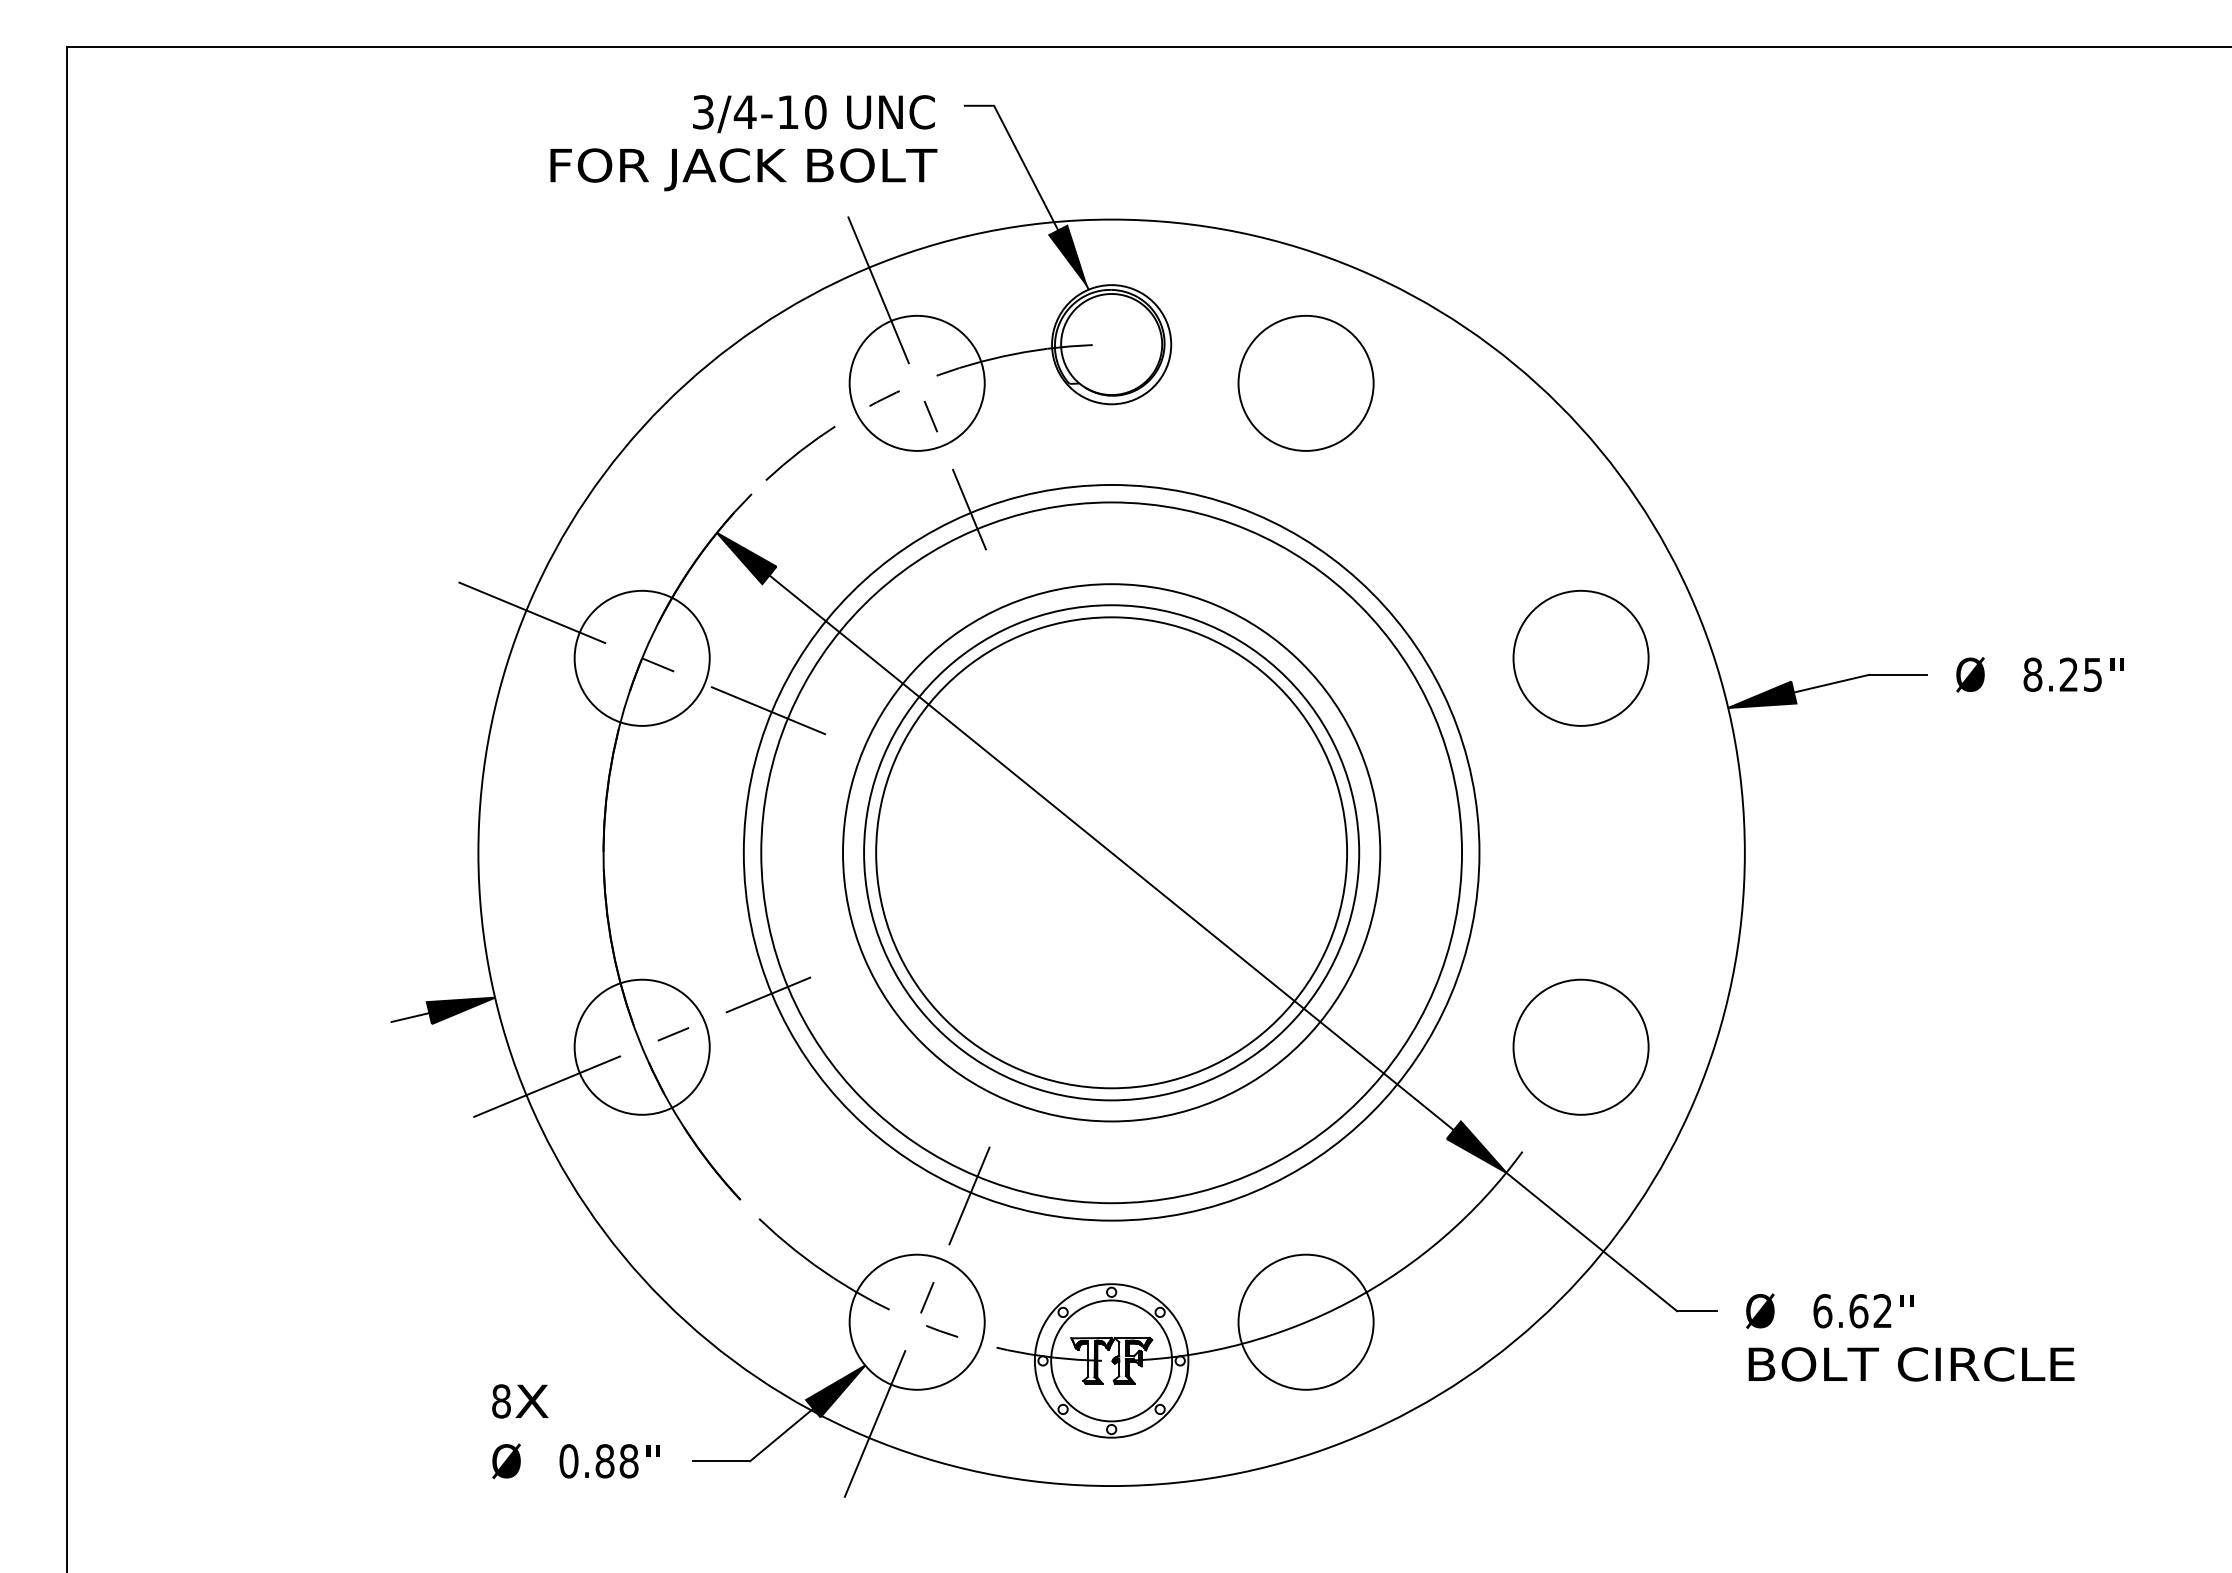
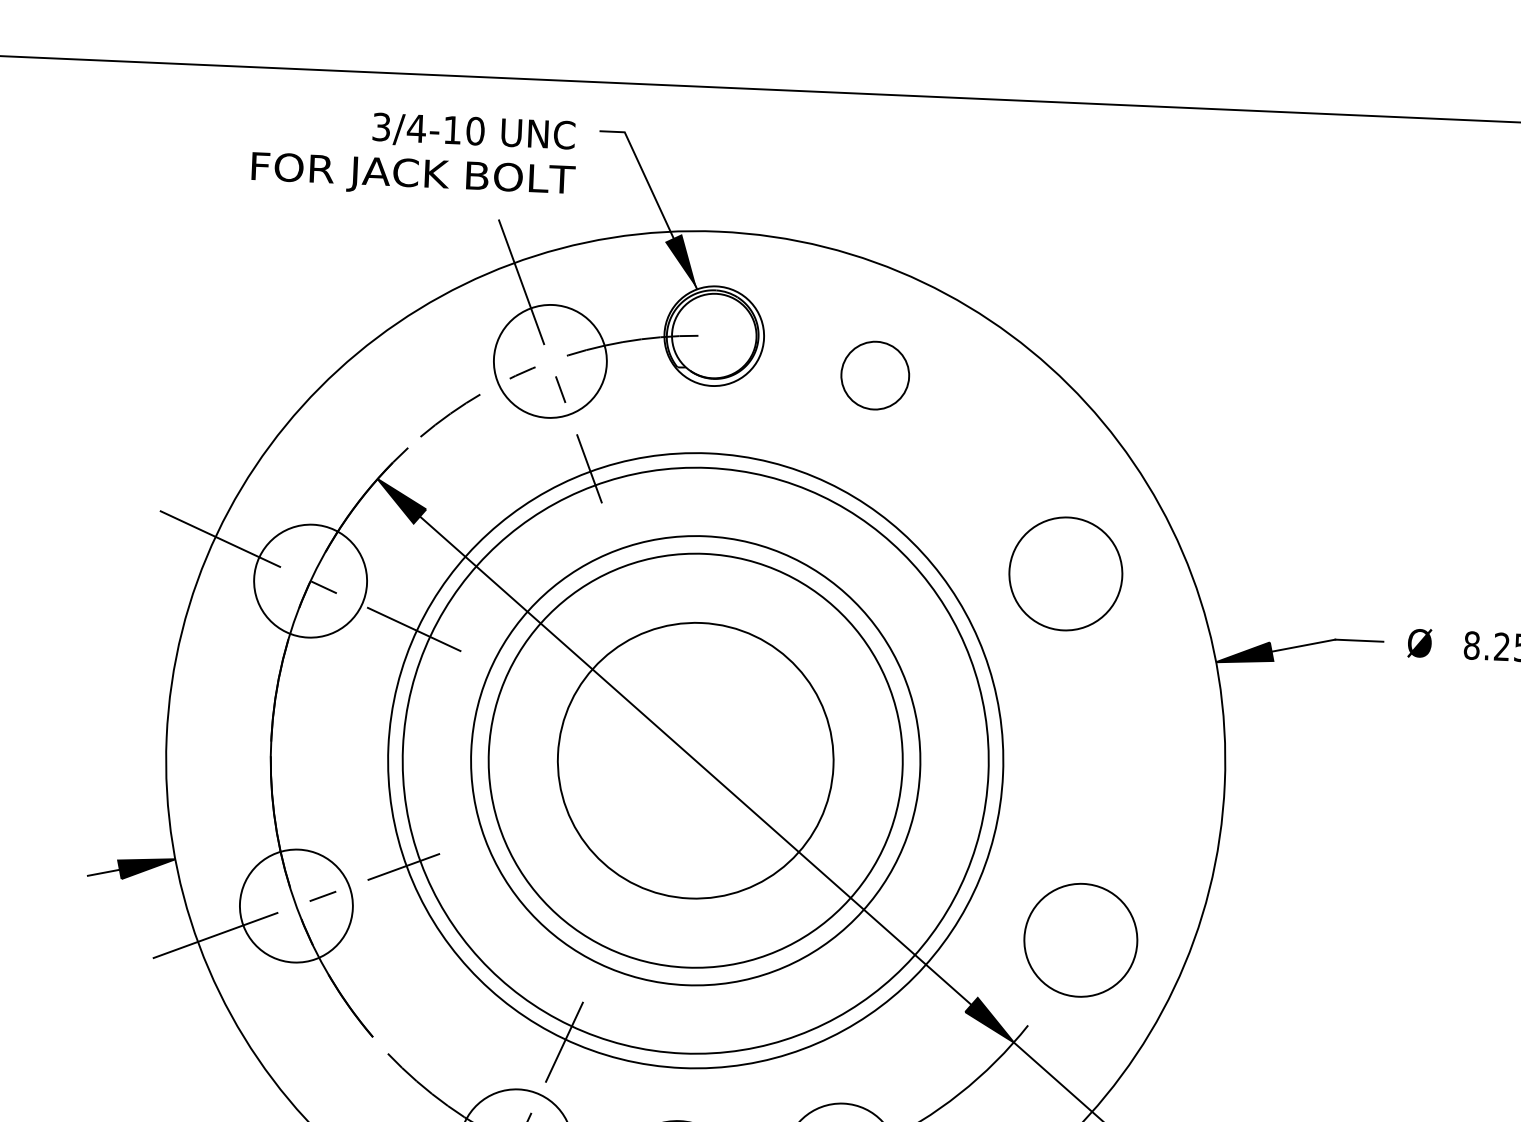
circle: (1305, 383) -> (874, 375), size x0.6
circle: (1580, 657) -> (1065, 573), moved
circle: (1111, 852) -> (695, 760), size x0.7

